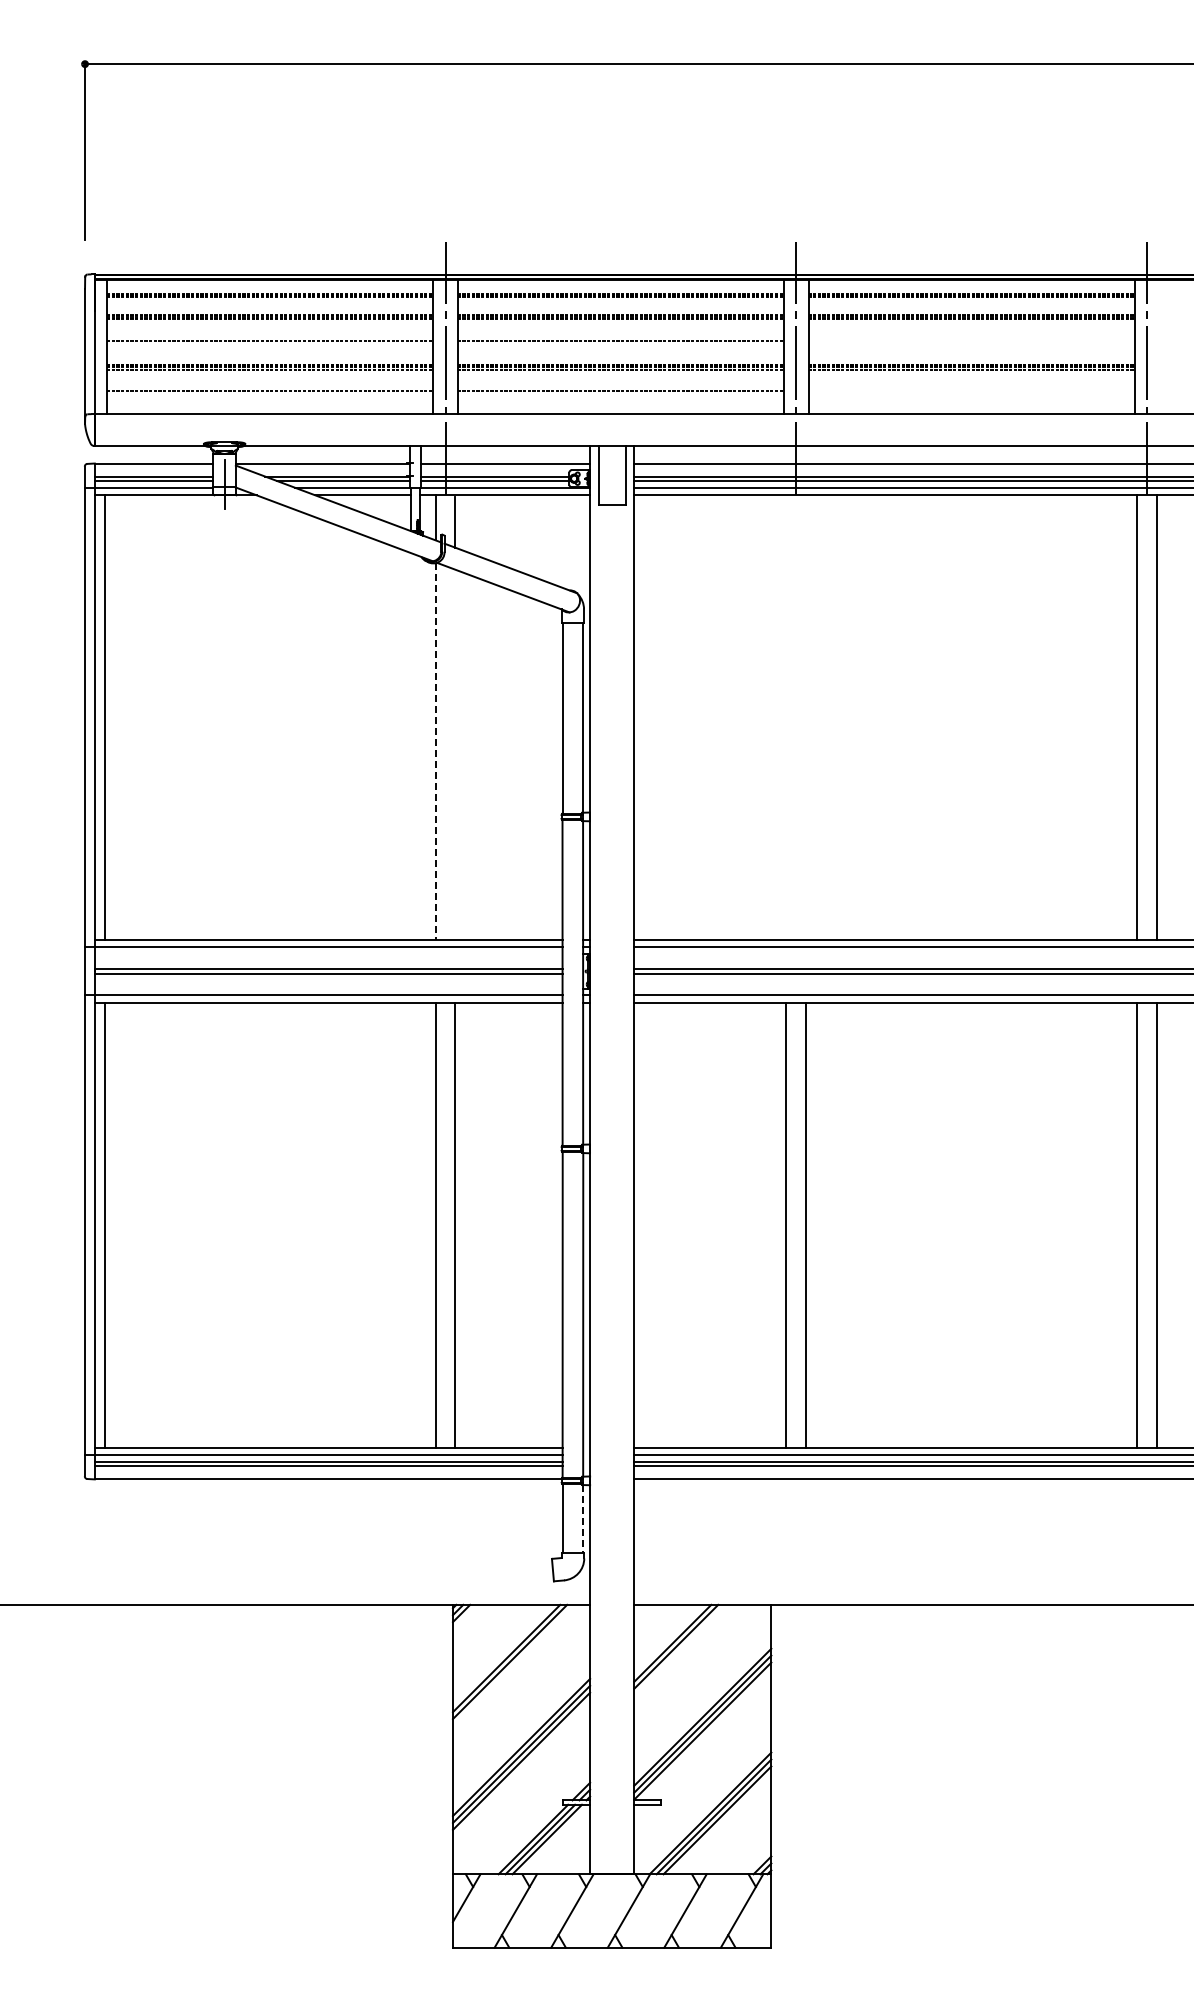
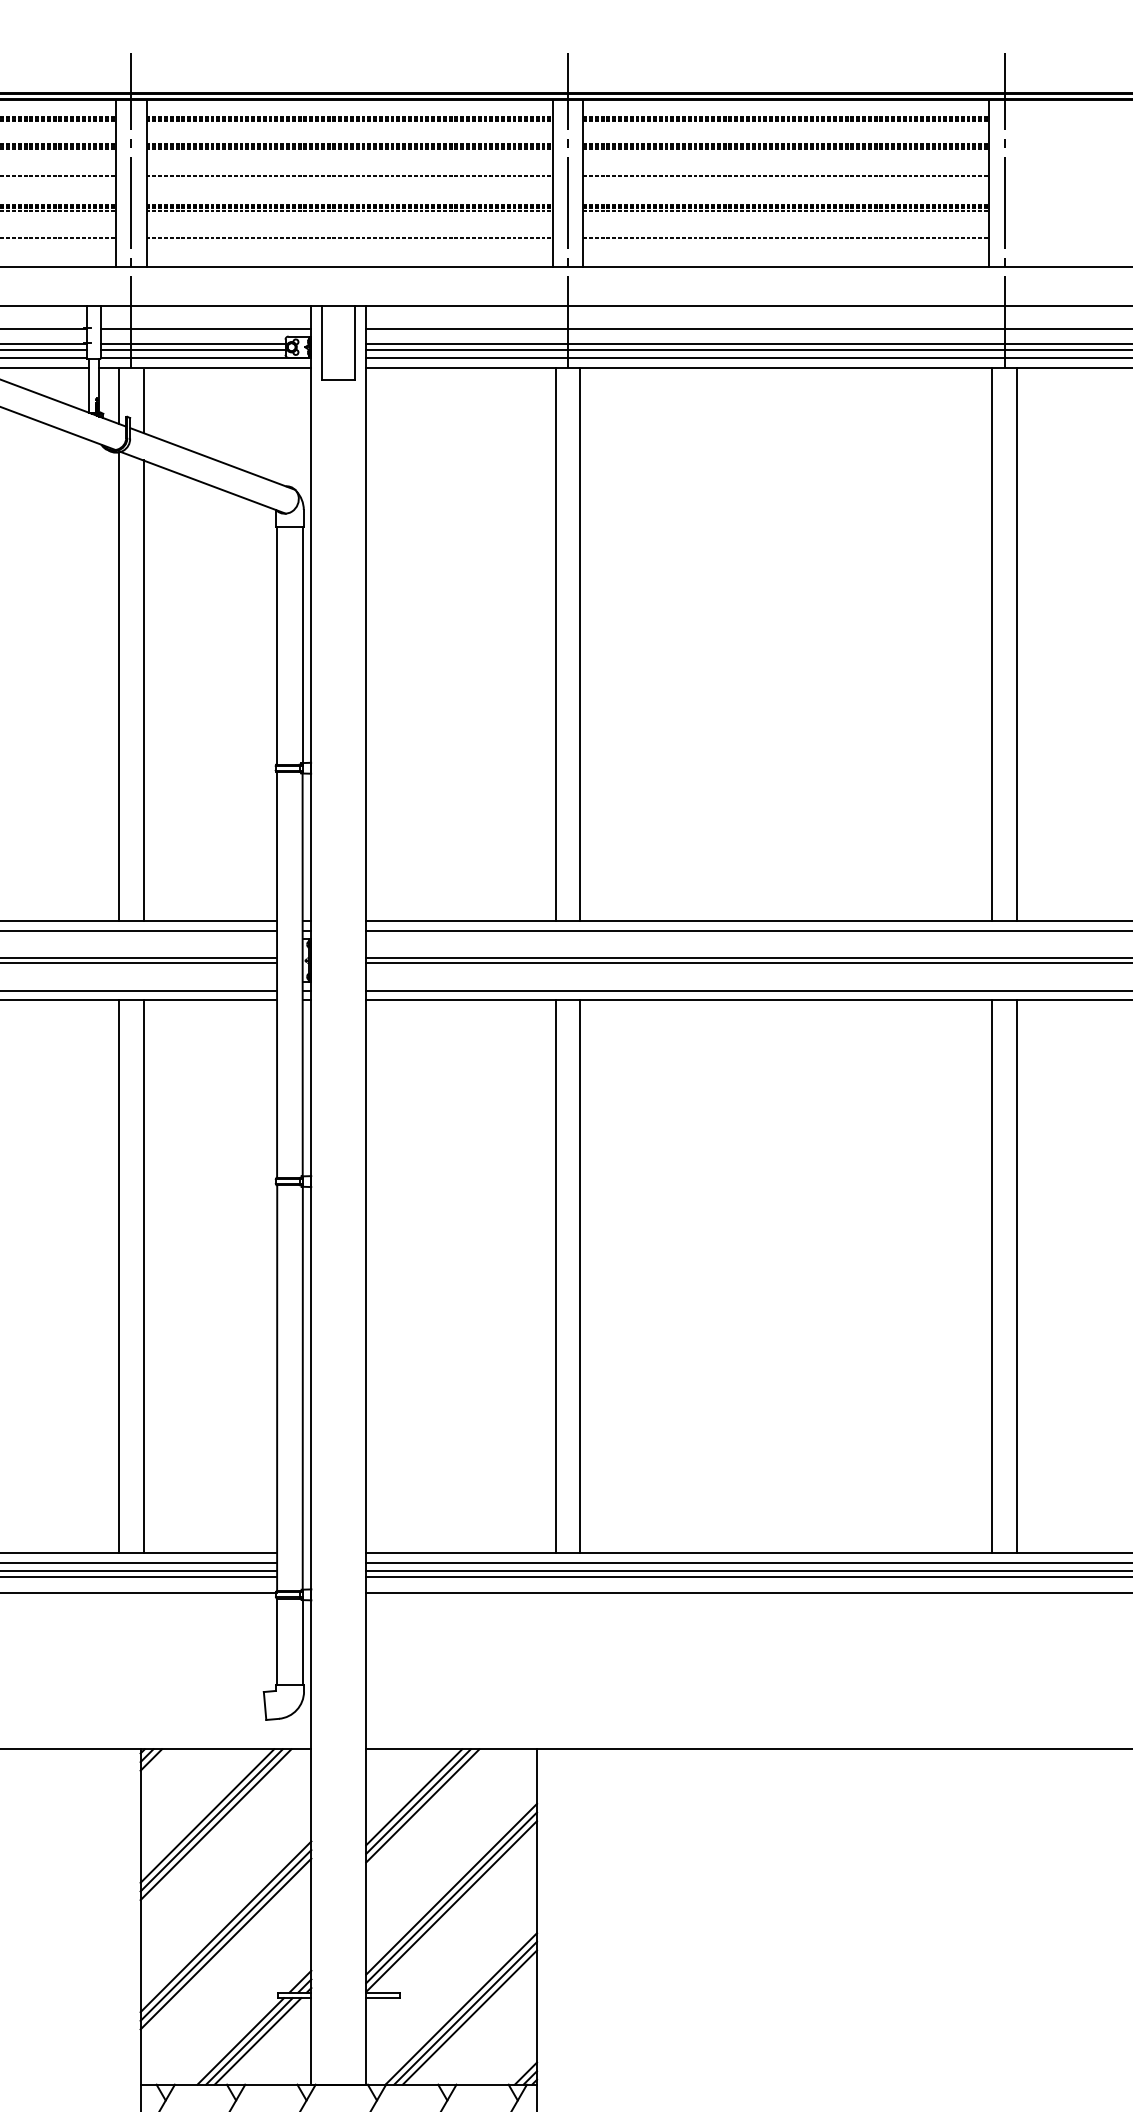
line: (971, 341) -> (786, 176), added
line: (971, 391) -> (786, 238), added
line: (786, 717) -> (555, 644), added
line: (806, 717) -> (580, 644), added
line: (435, 752) -> (118, 688), dashed -> solid
line: (455, 754) -> (143, 690), added
line: (583, 1519) -> (303, 1642), dashed -> solid
line: (679, 1649) -> (422, 1804), added
line: (513, 1665) -> (215, 1824), added

